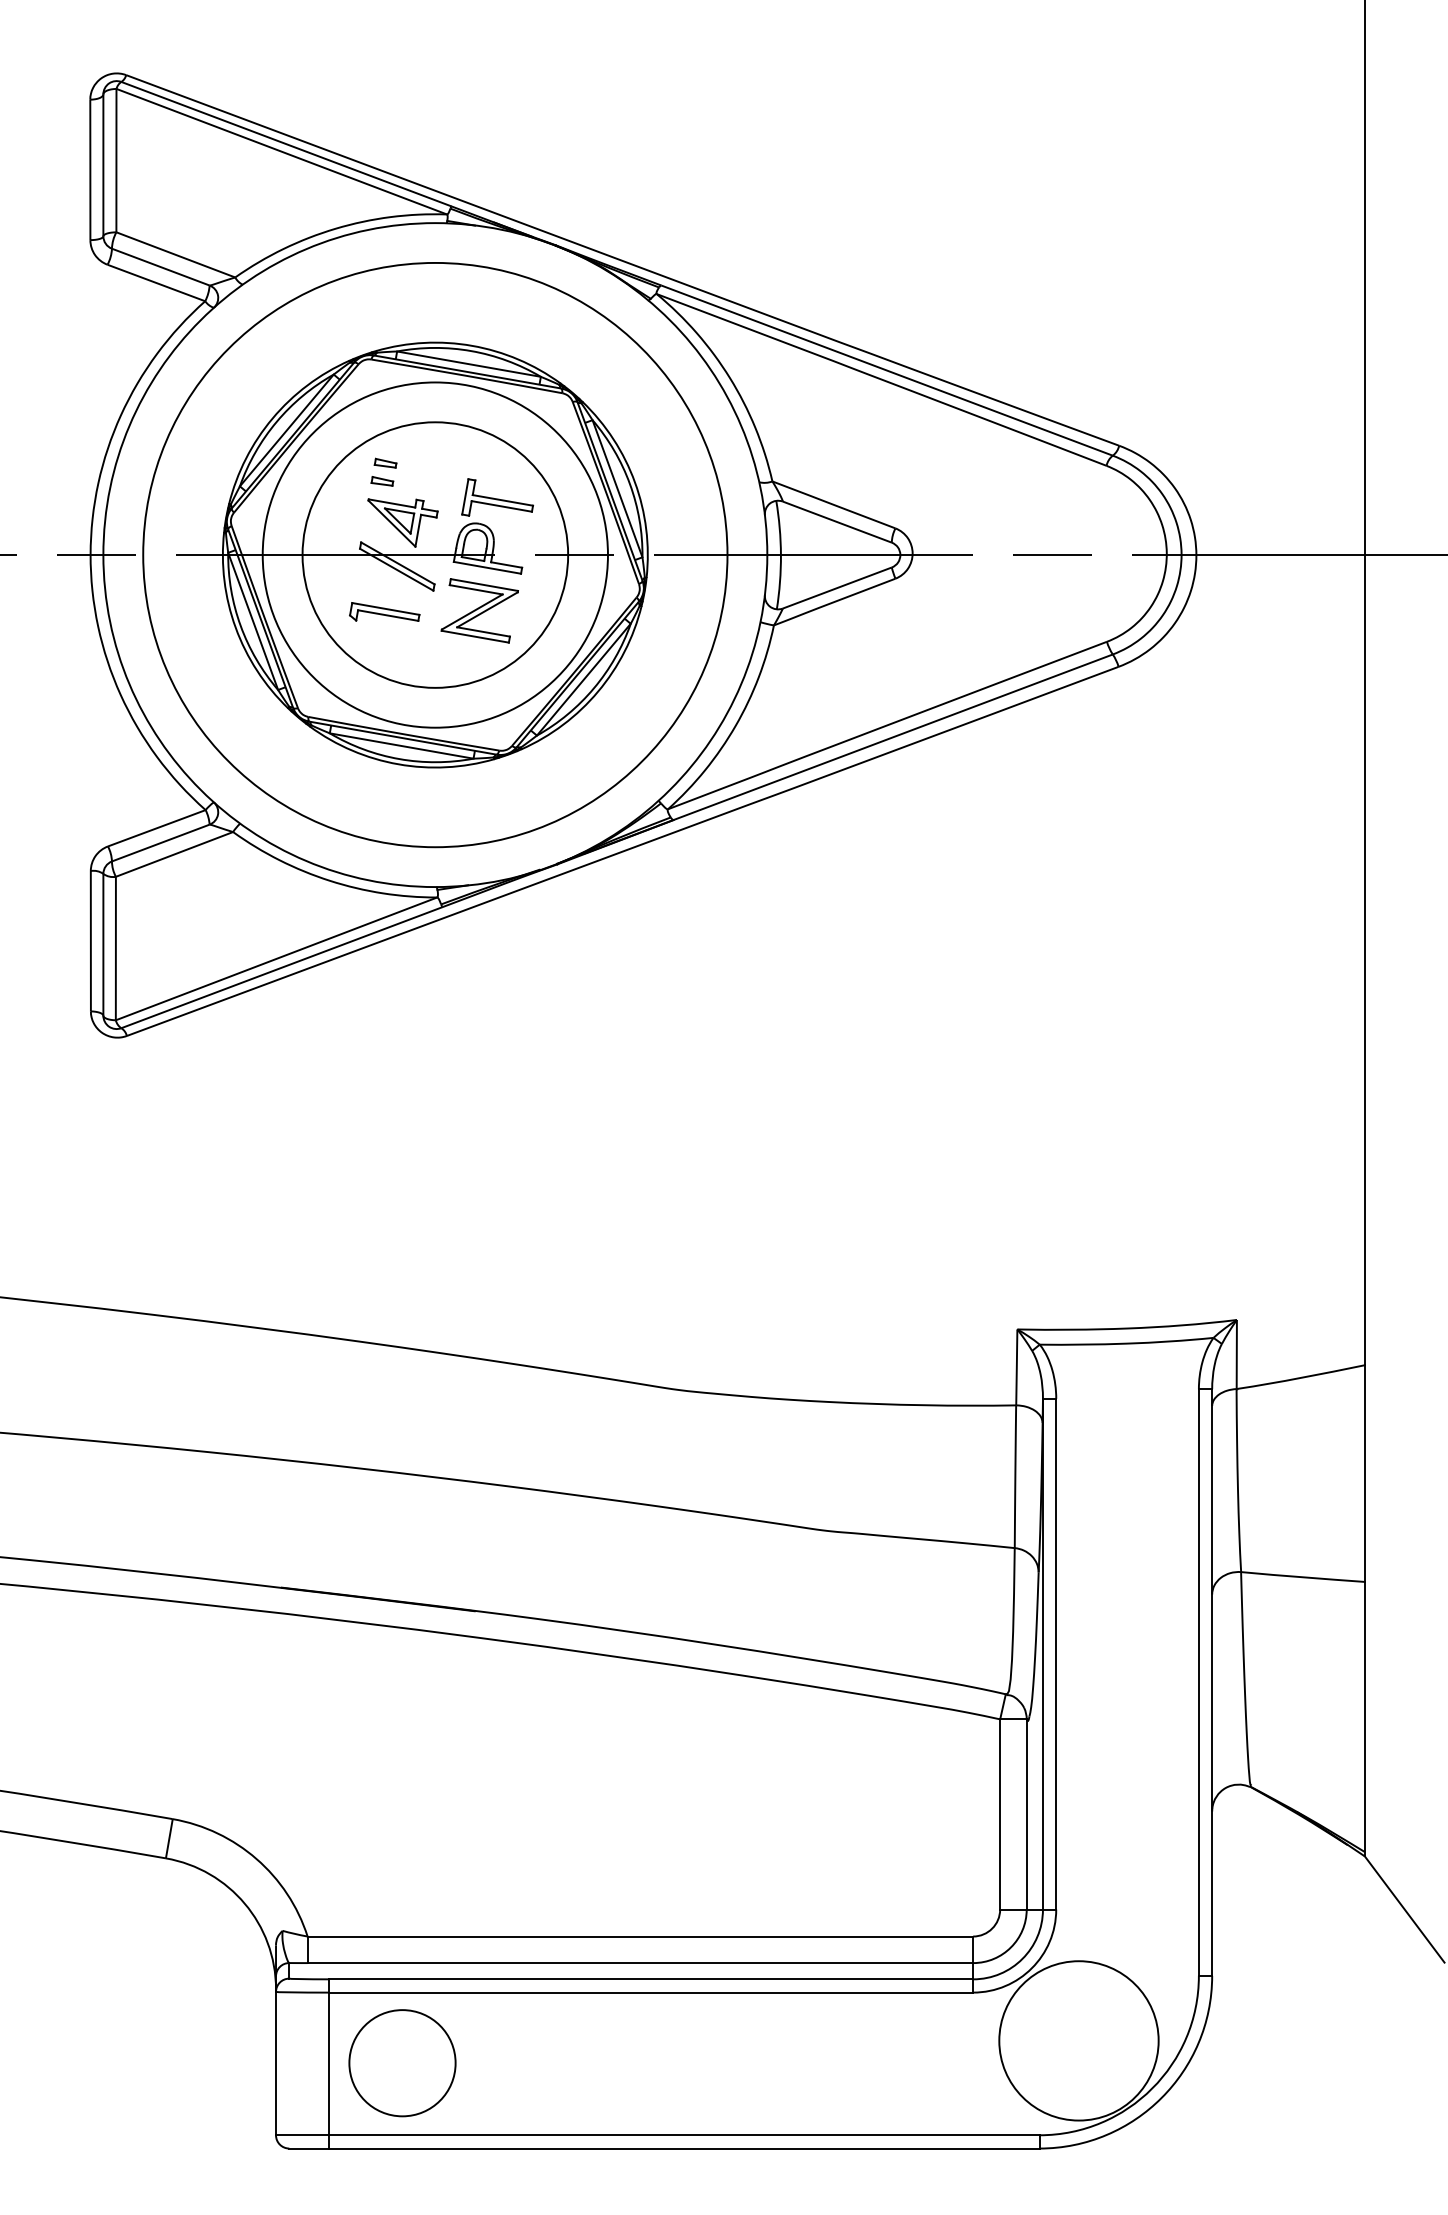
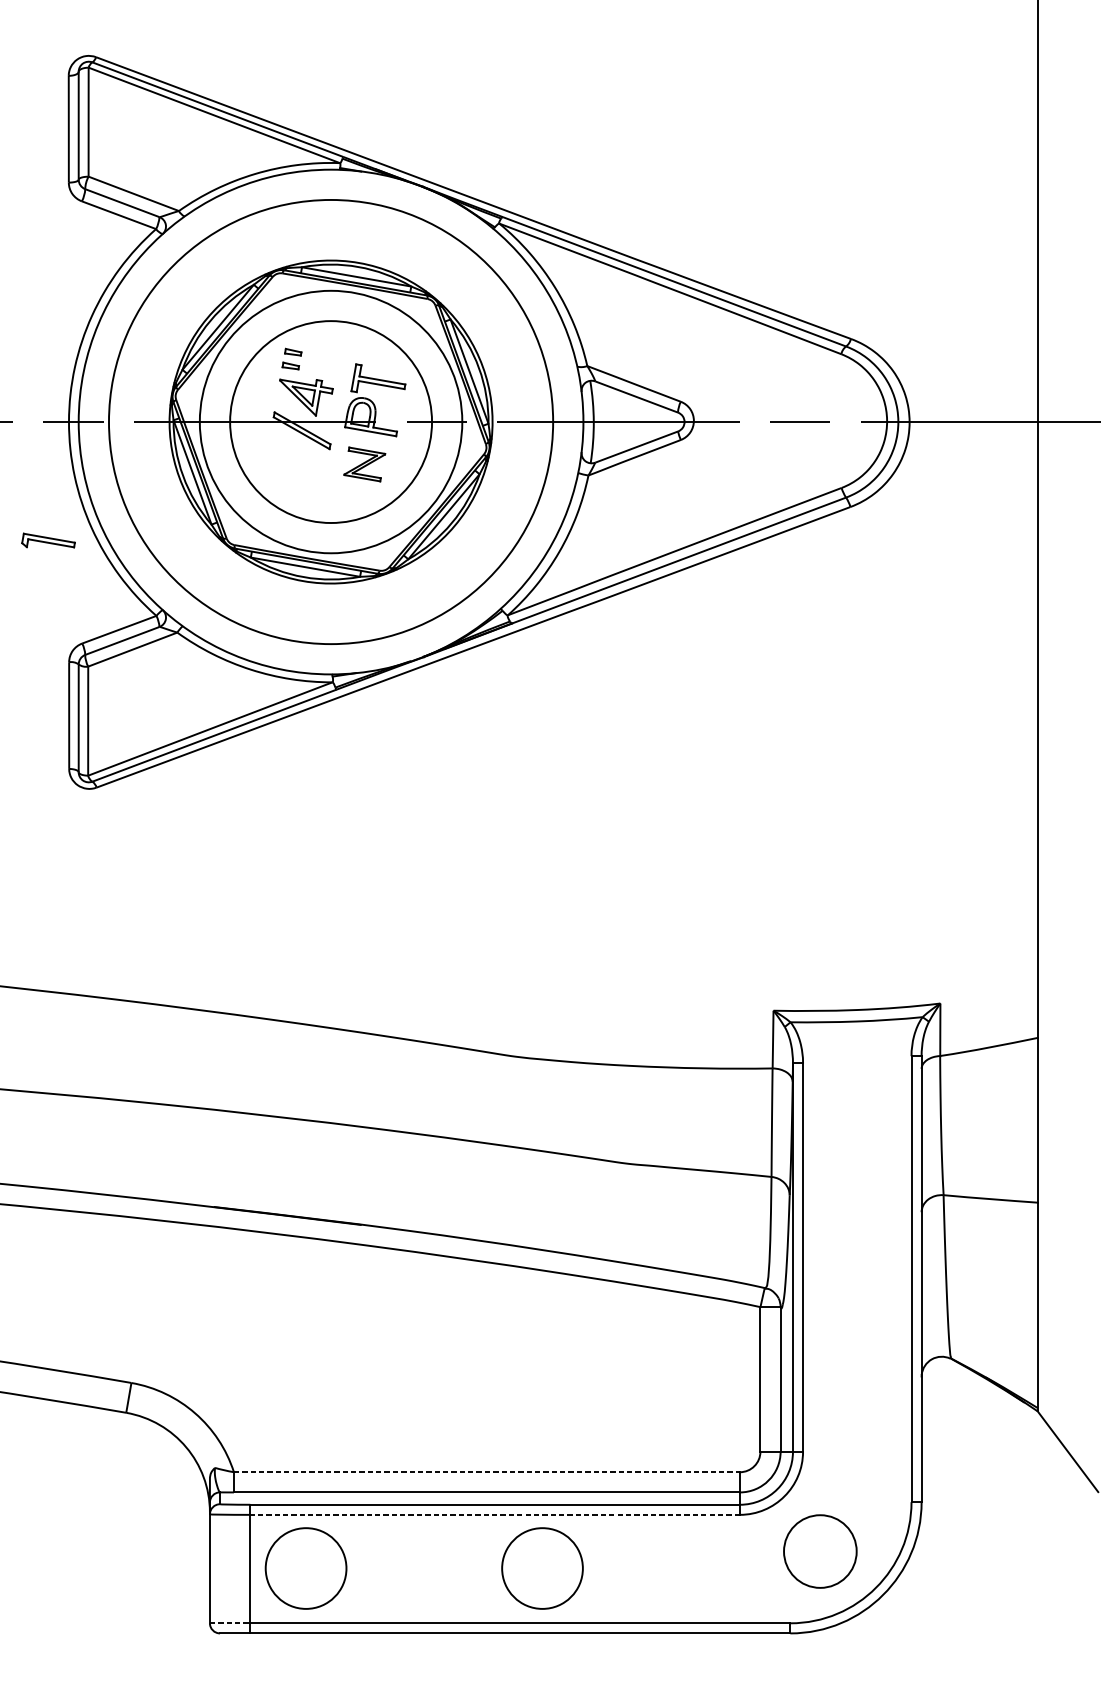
part: (479, 610) -> (364, 464), size x0.7
part: (384, 611) -> (48, 540), moved
line: (640, 1936) -> (487, 1472), solid -> dashed
line: (650, 1992) -> (494, 1514), solid -> dashed
circle: (1078, 2040) -> (819, 1551), size x0.6
circle: (713, 2063) -> (542, 1568), added
line: (302, 2135) -> (230, 1623), solid -> dashed

